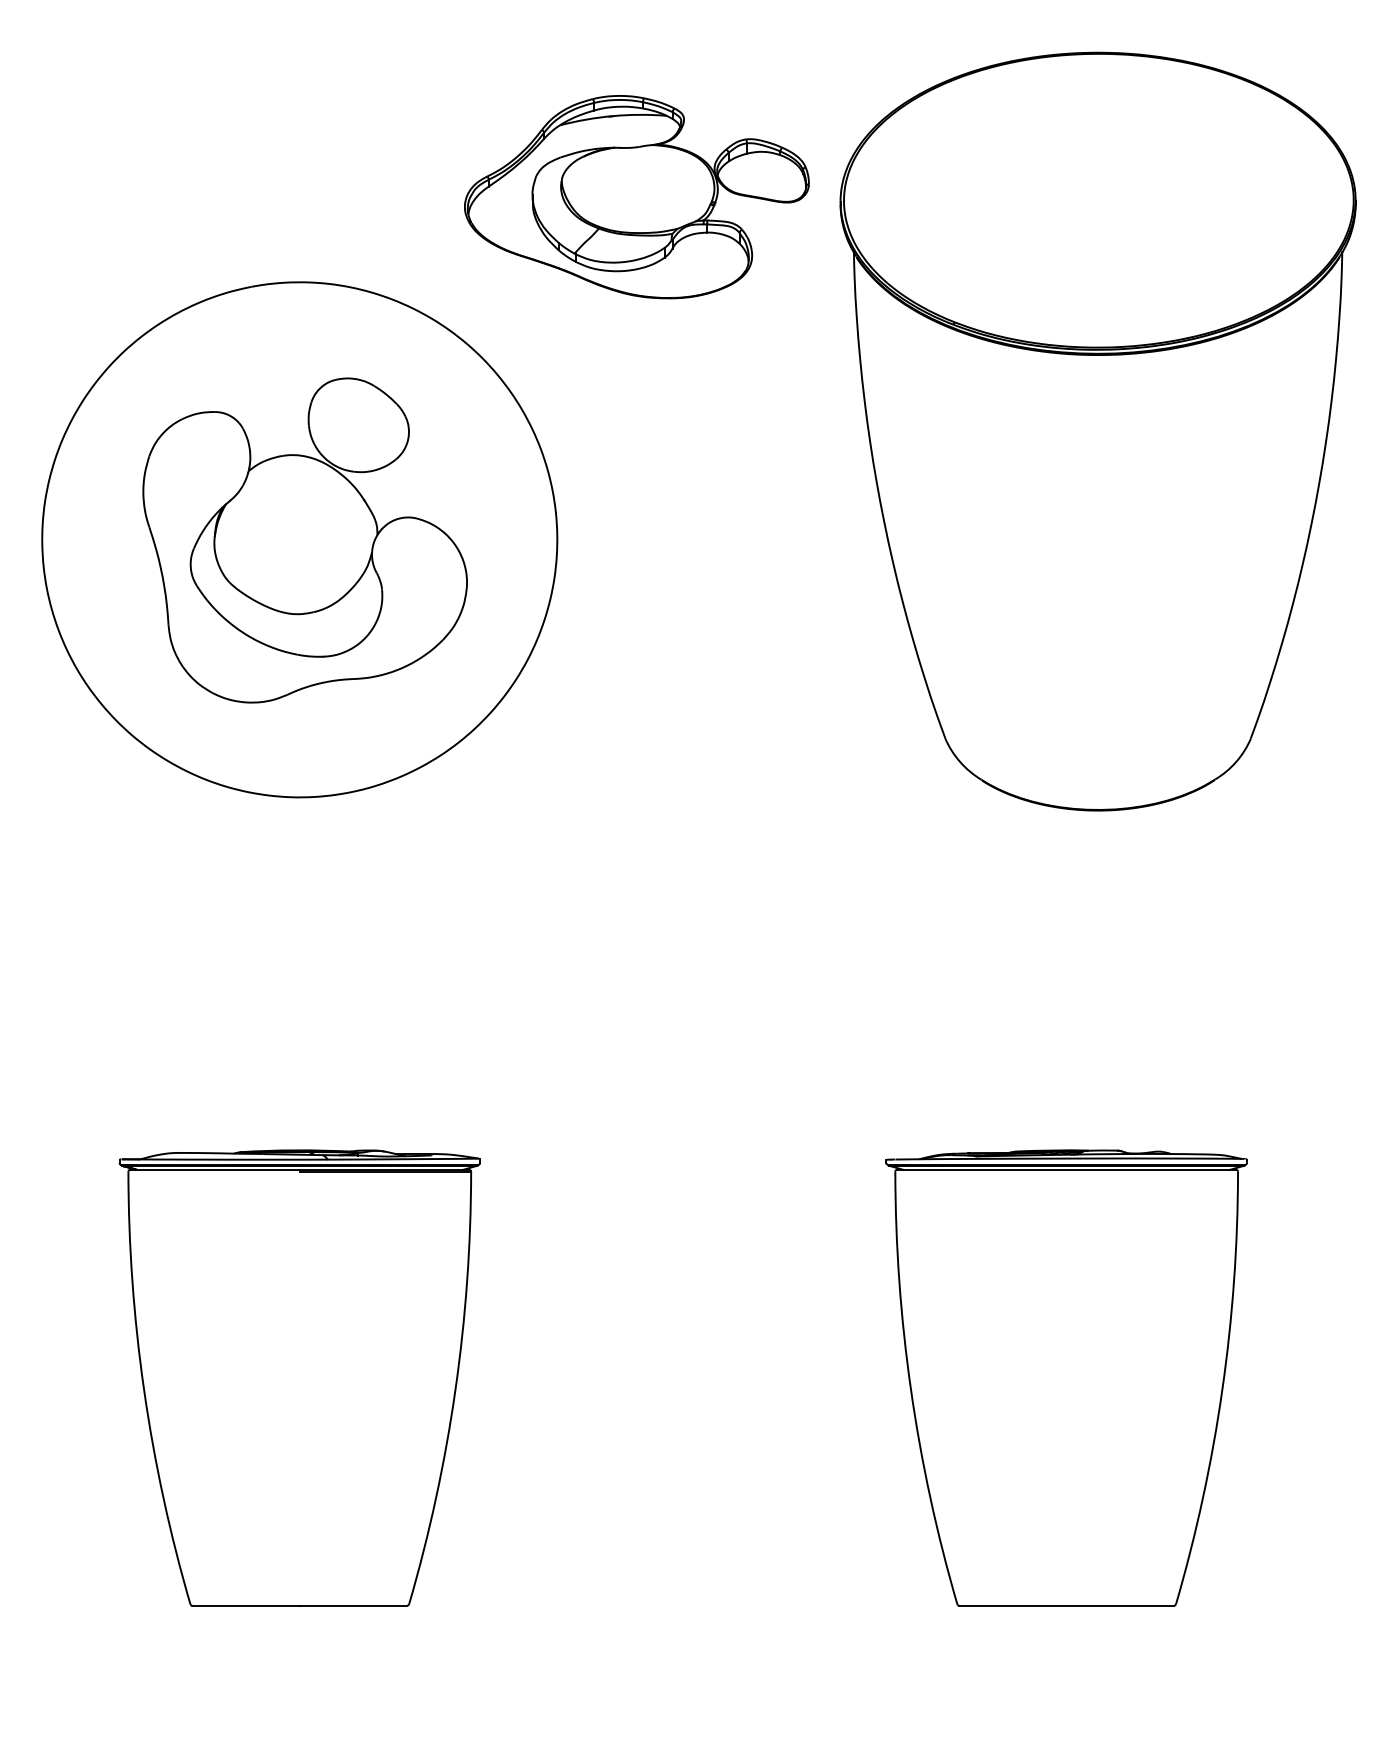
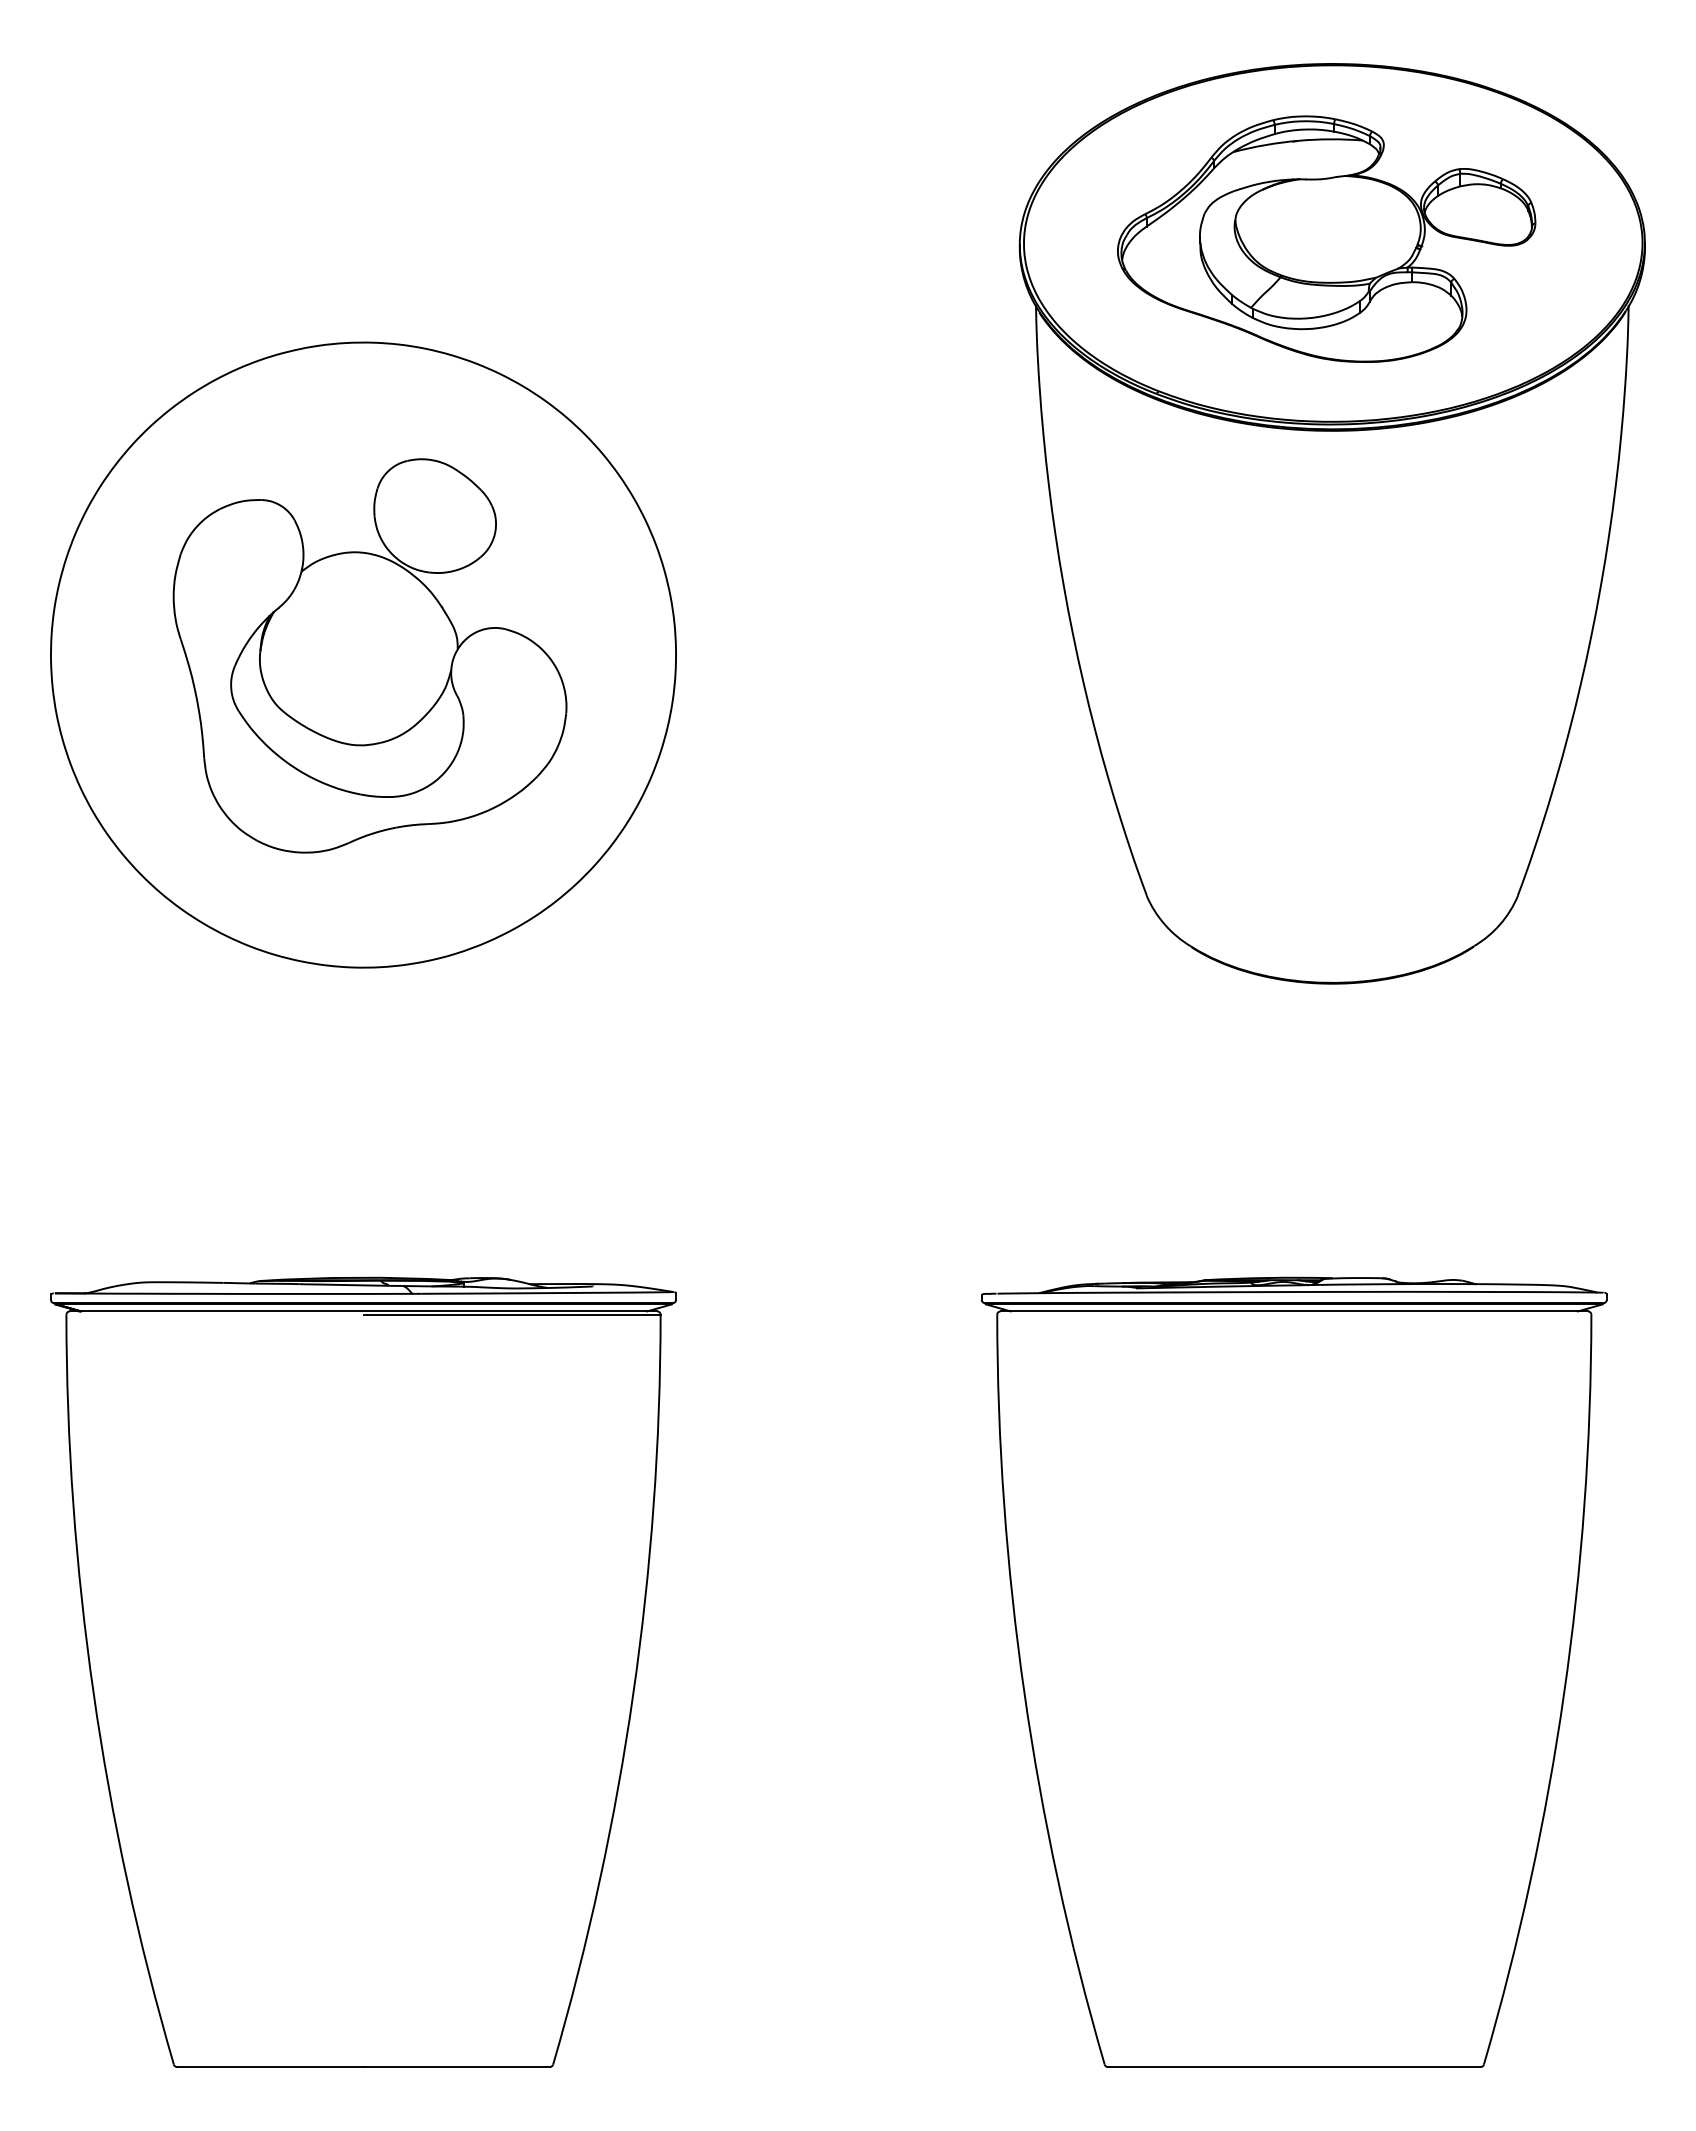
part: (636, 196) -> (1326, 238), moved
part: (299, 1377) -> (363, 1671), size x1.43
part: (1066, 1377) -> (1293, 1671), size x1.43

